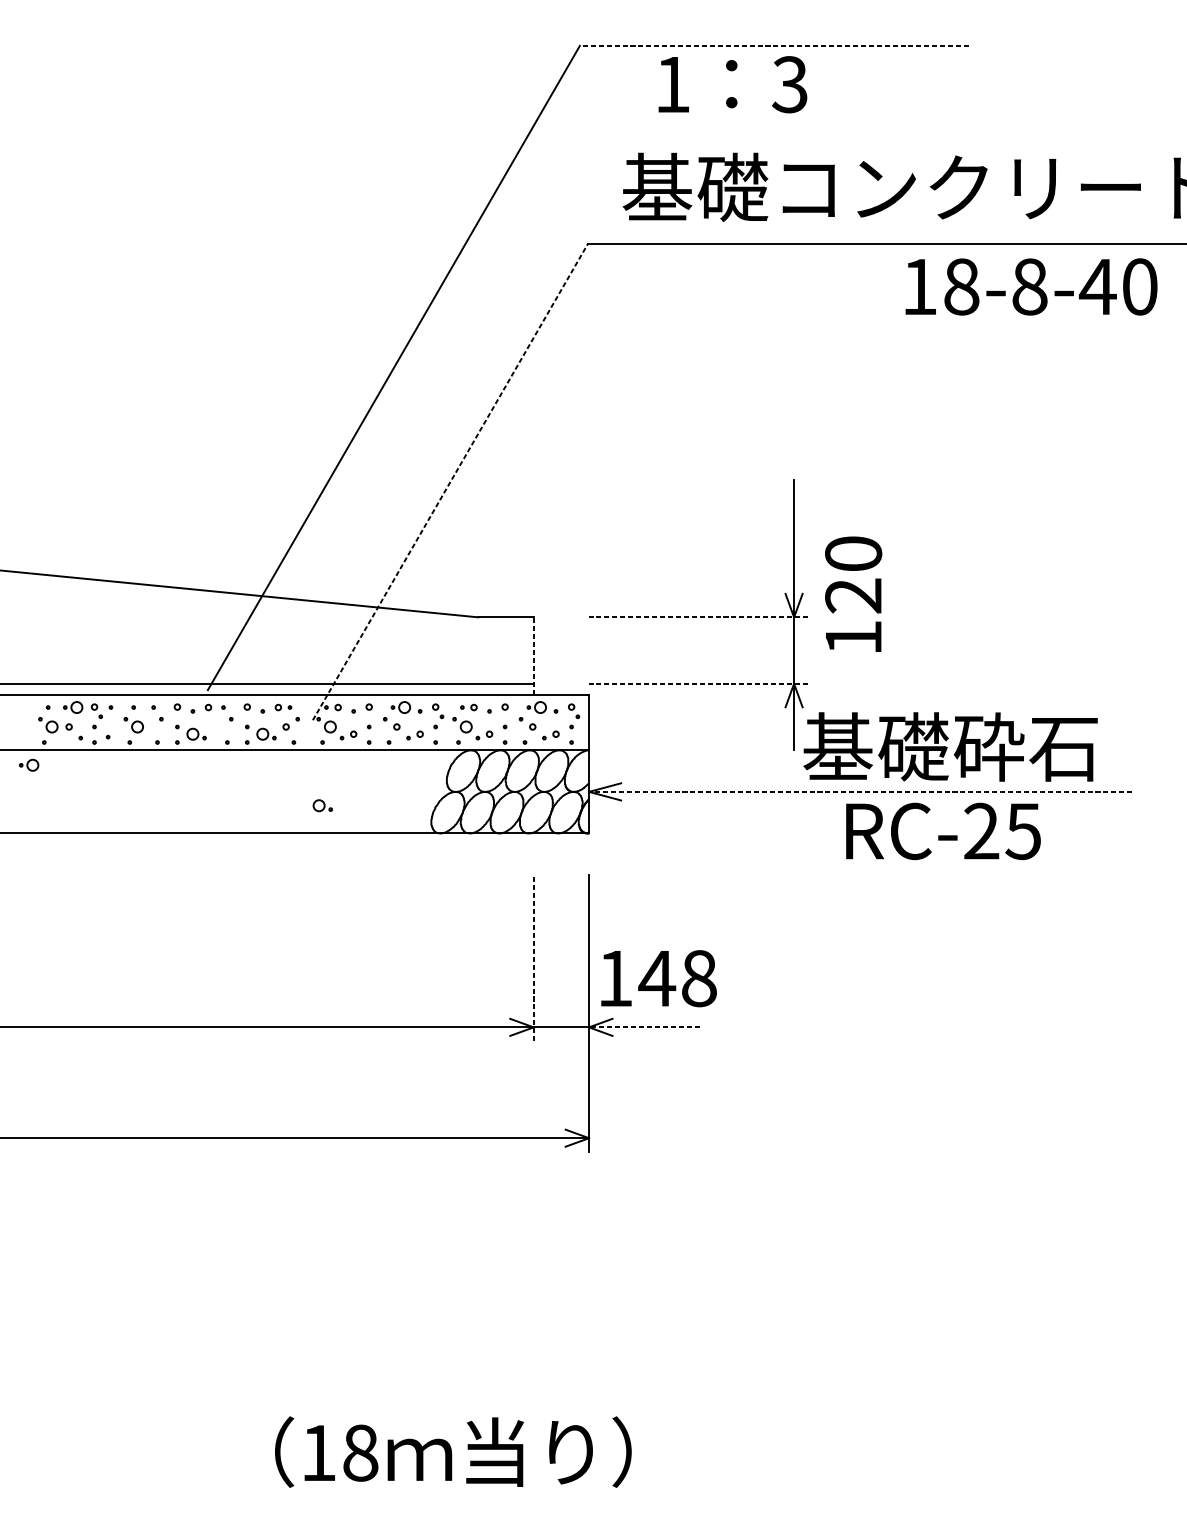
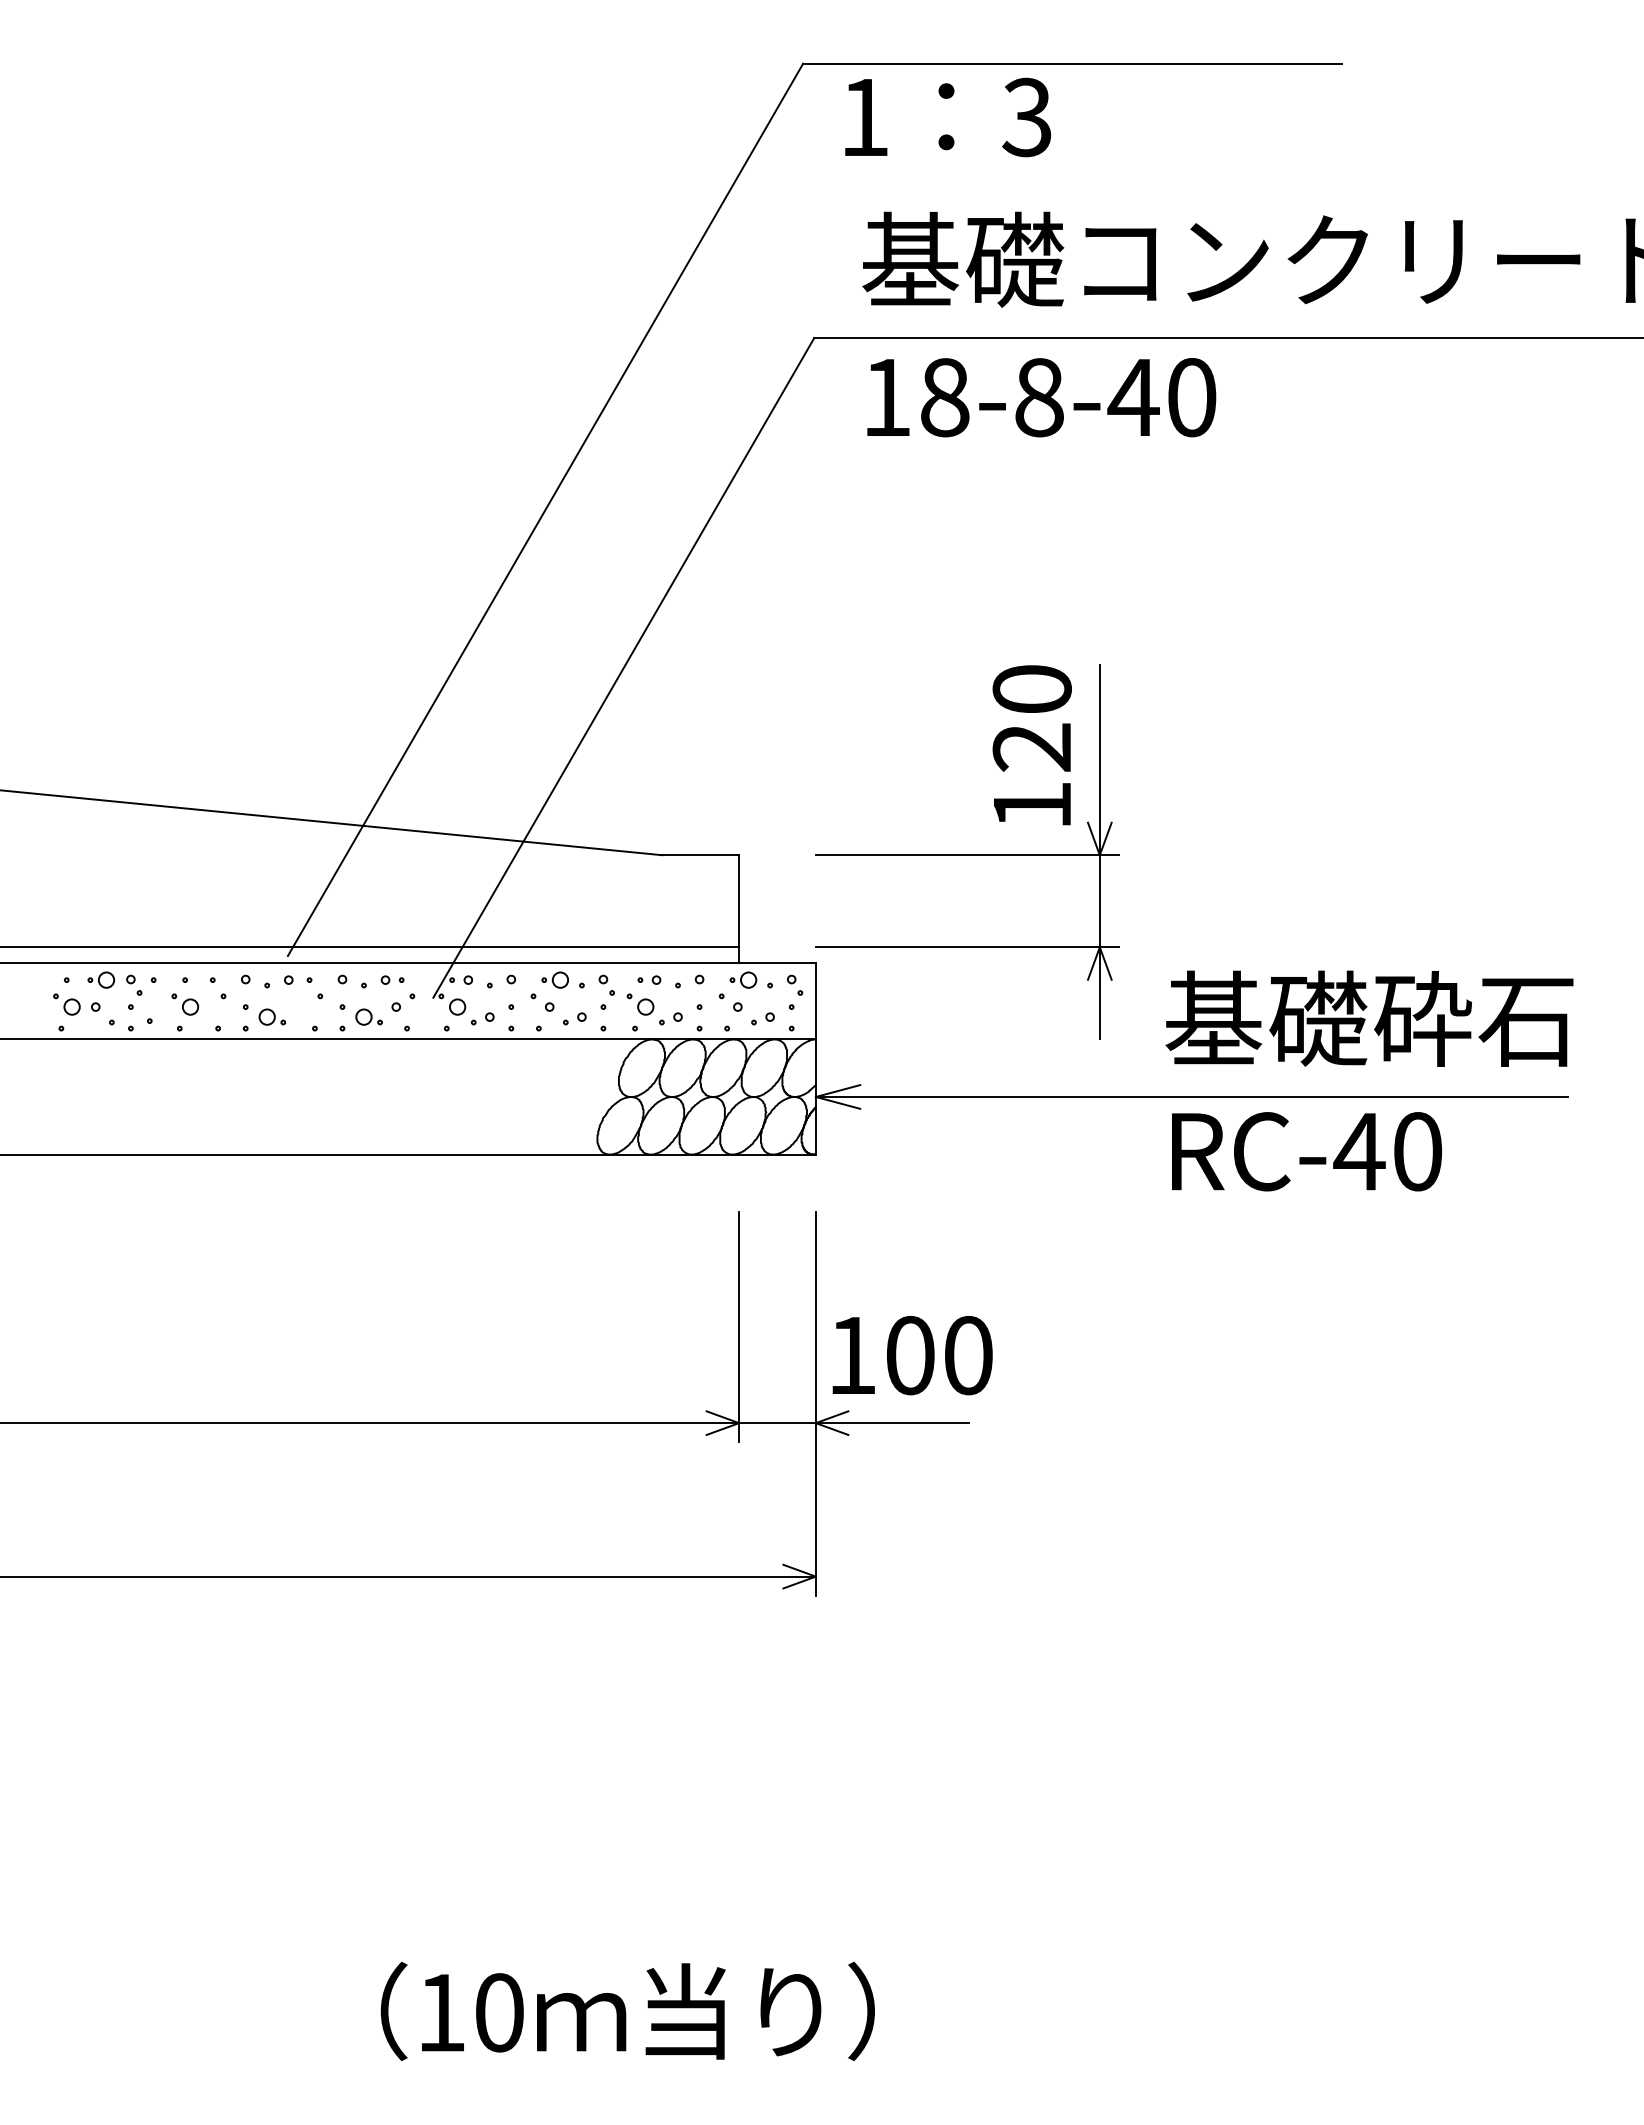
line: (774, 45) -> (1072, 63), dashed -> solid
text: (732, 84) -> (947, 117), moved
text: (1031, 286) -> (1041, 397), moved
line: (450, 481) -> (623, 667), dashed -> solid
text: (853, 594) -> (1031, 745), moved
line: (698, 617) -> (967, 855), dashed -> solid
line: (533, 655) -> (739, 908), dashed -> solid
line: (698, 683) -> (967, 947), dashed -> solid
text: (950, 746) -> (1369, 1018), moved
part: (28, 764) -> (39, 1059), removed
line: (860, 791) -> (1191, 1096), dashed -> solid
part: (322, 805) -> (446, 1115), removed
text: (1001, 831) -> (1387, 1151), RC-25 -> RC-40
line: (533, 957) -> (739, 1326), dashed -> solid
text: (676, 978) -> (937, 1355), 148 -> 100
line: (644, 1027) -> (892, 1423), dashed -> solid
text: (360, 1452) -> (499, 2012), 18 -> 10

